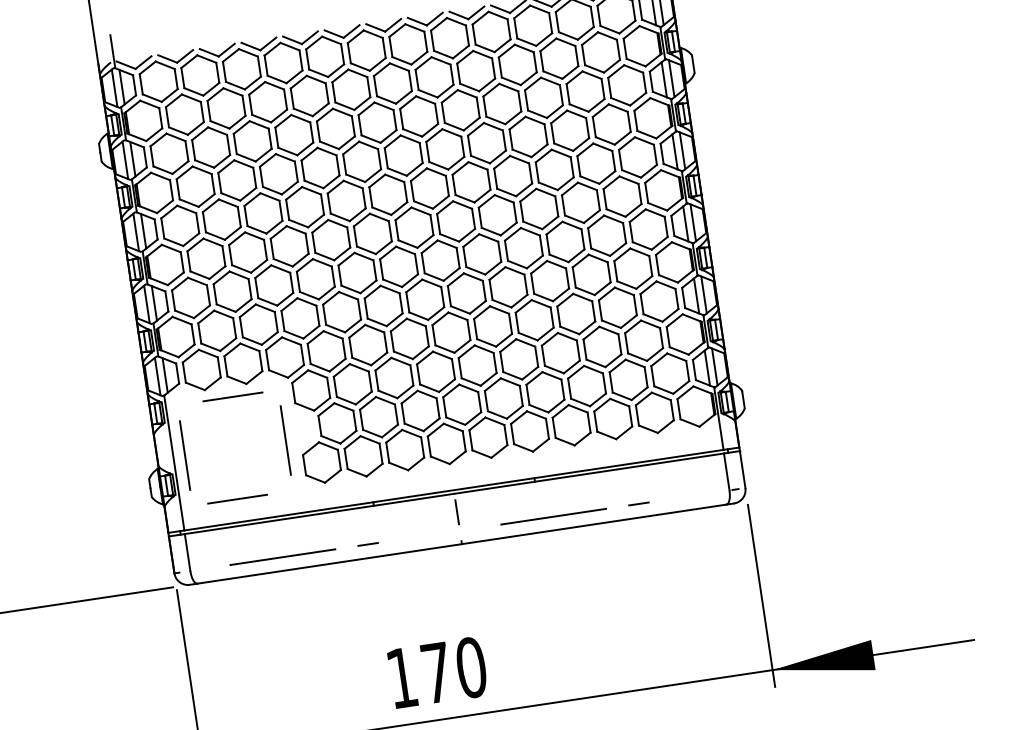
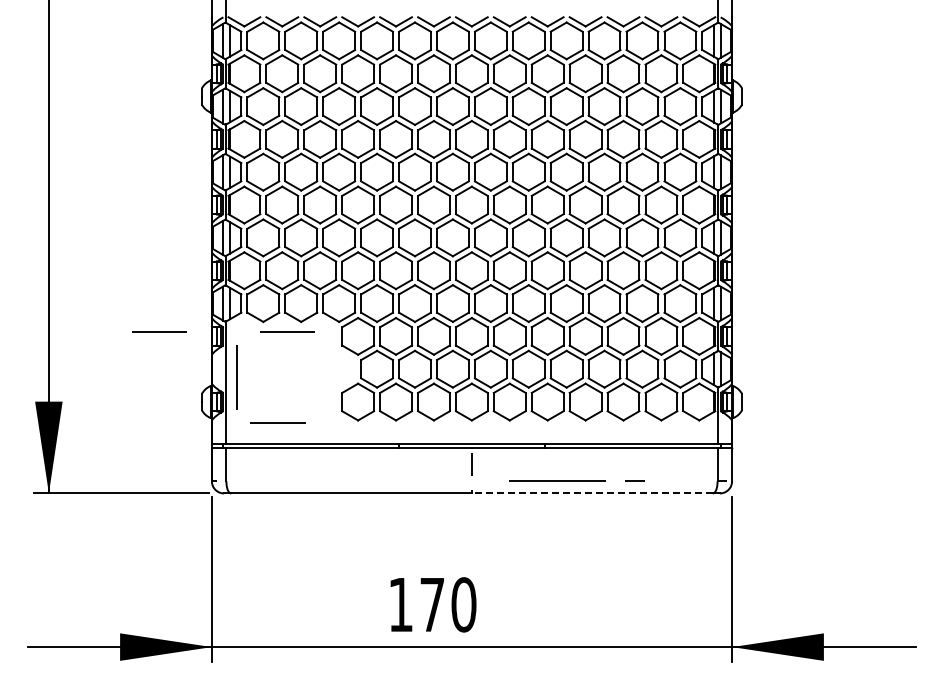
line: (92, 417) -> (159, 331), added
line: (285, 440) -> (328, 377), removed
line: (593, 524) -> (591, 493), solid -> dashed
line: (303, 553) -> (329, 480), removed

